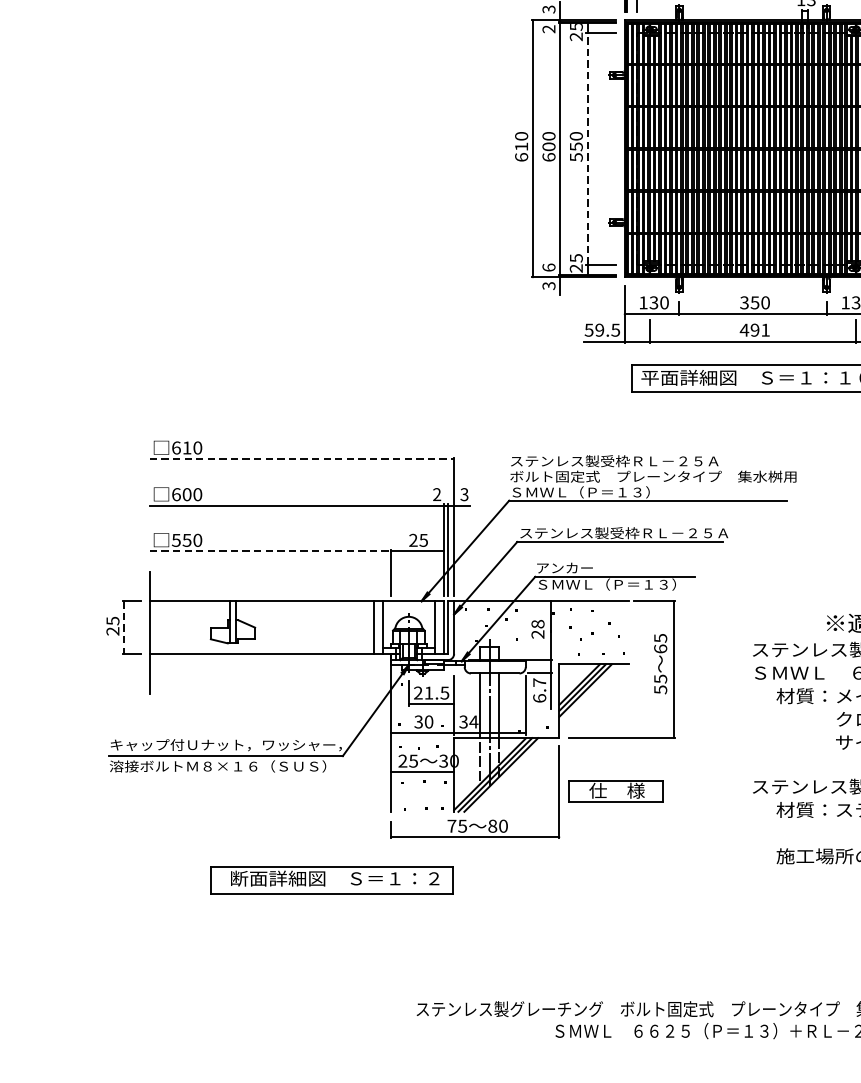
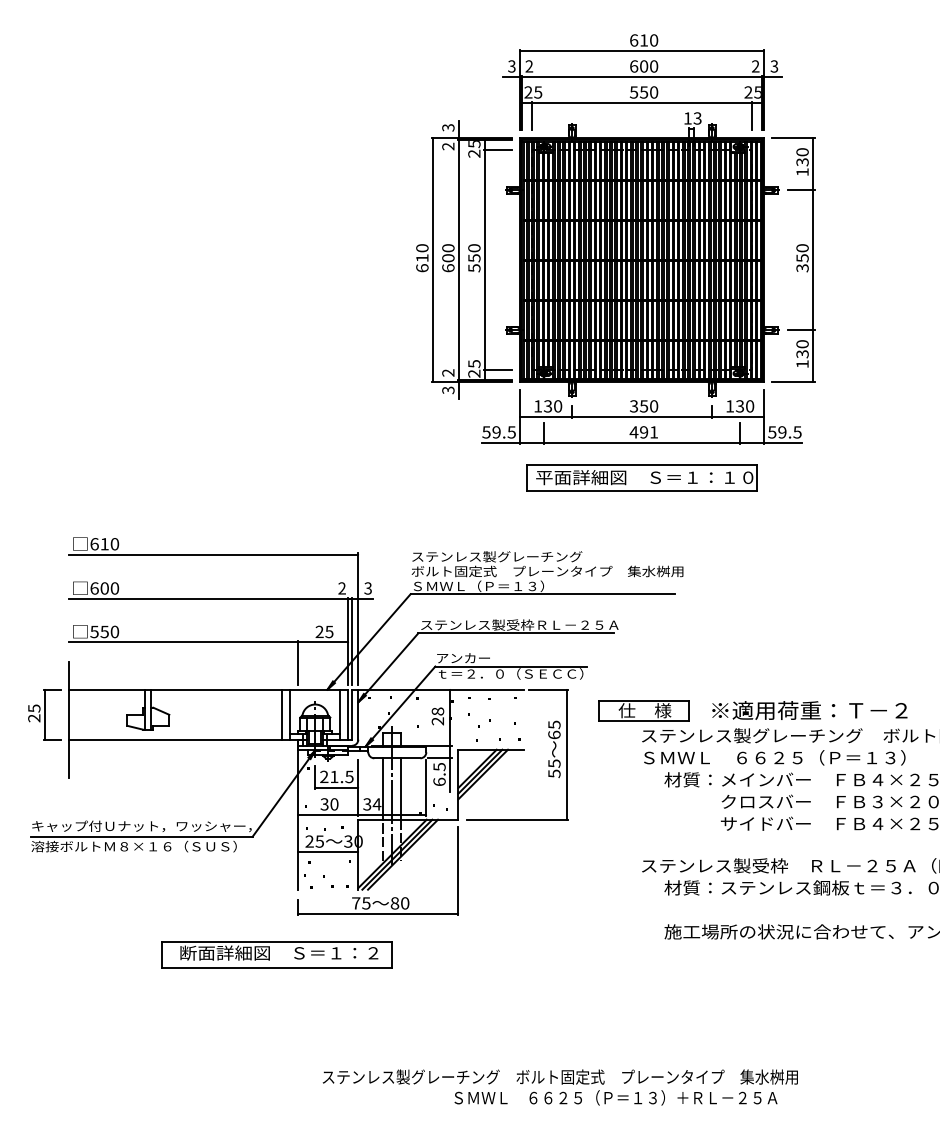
line: (588, 149) -> (485, 260), dashed -> solid
text: (549, 267) -> (448, 372), 6 -> 2
line: (301, 458) -> (213, 554), dashed -> solid
text: (659, 460) -> (553, 556), ステンレス製受枠ＲＬ－２５Ａ -> ステンレス製グレーチング
line: (270, 551) -> (183, 642), dashed -> solid
text: (614, 584) -> (510, 673), ＳＭＷＬ（Ｐ＝１３） -> ｔ＝２．０（ＳＥＣＣ）
line: (124, 627) -> (45, 714), dashed -> solid
text: (539, 683) -> (439, 767), 6.7 -> 6.5
part: (615, 790) -> (643, 710), moved
part: (332, 880) -> (276, 954), moved

